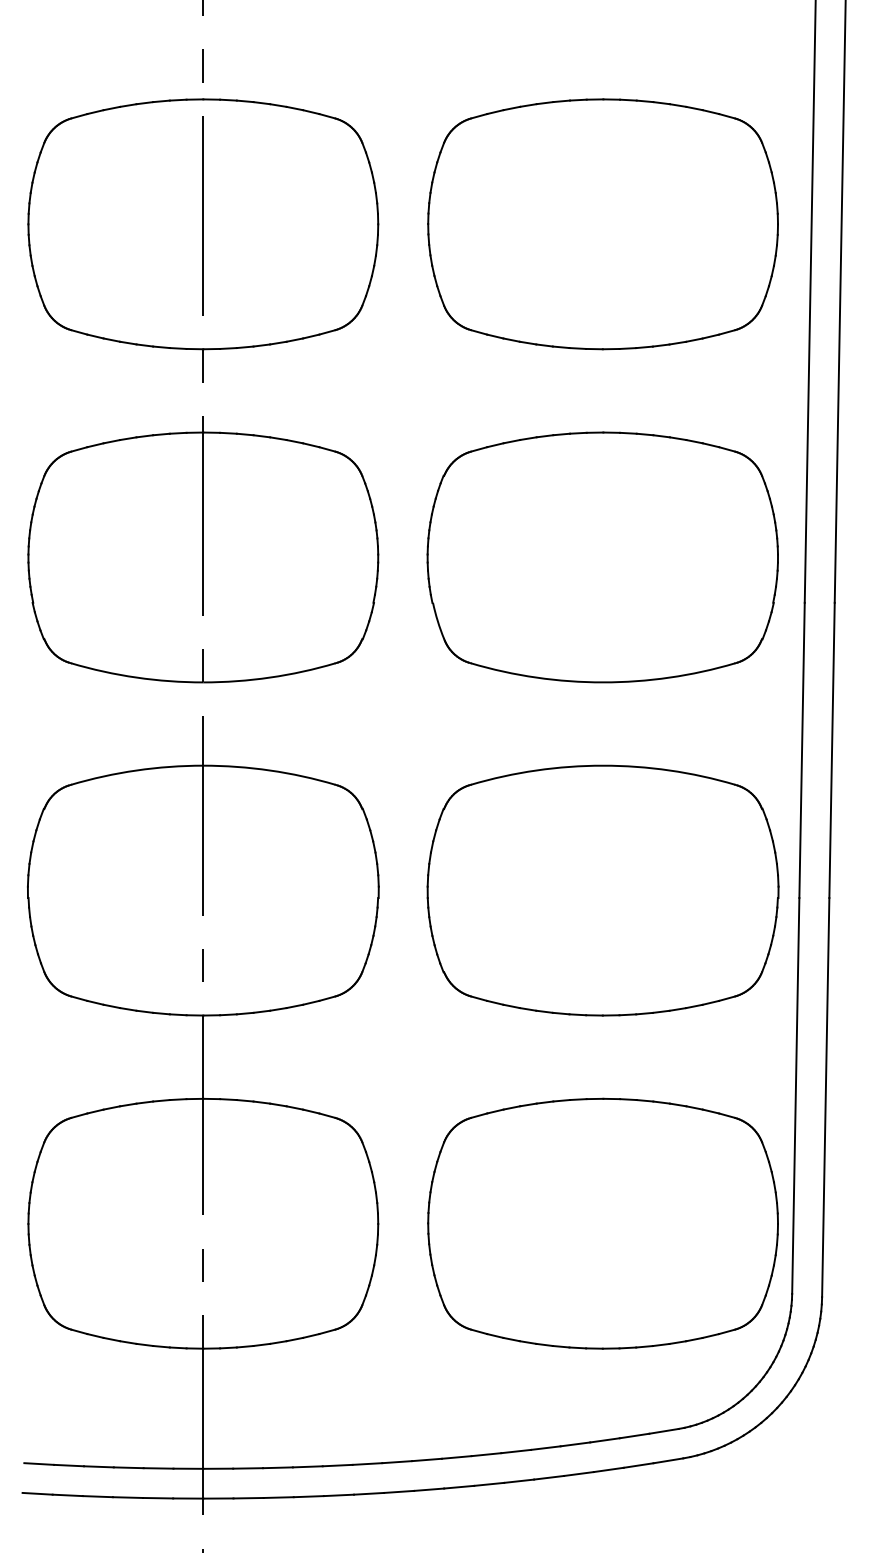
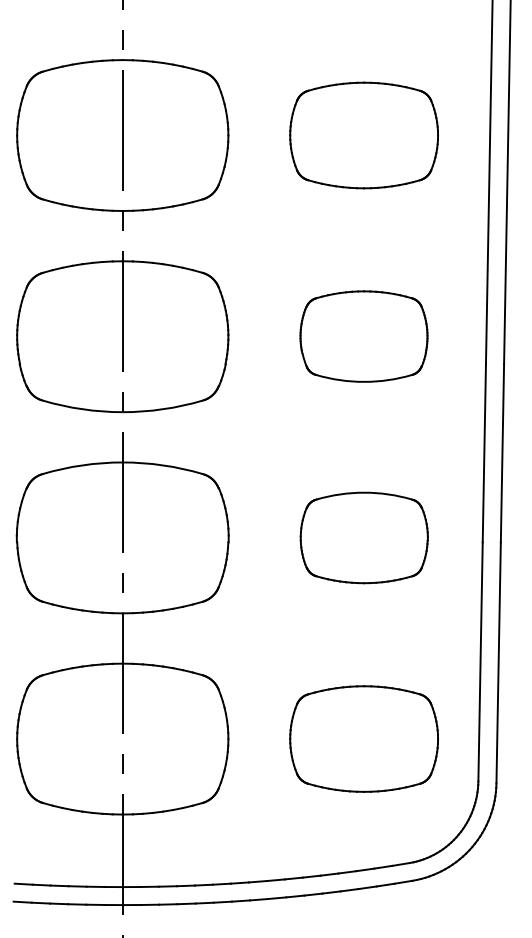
part: (601, 224) -> (363, 135), size x0.7
part: (601, 557) -> (363, 336), size x0.6
part: (603, 889) -> (364, 537), size x0.6
part: (601, 1222) -> (363, 738), size x0.7

